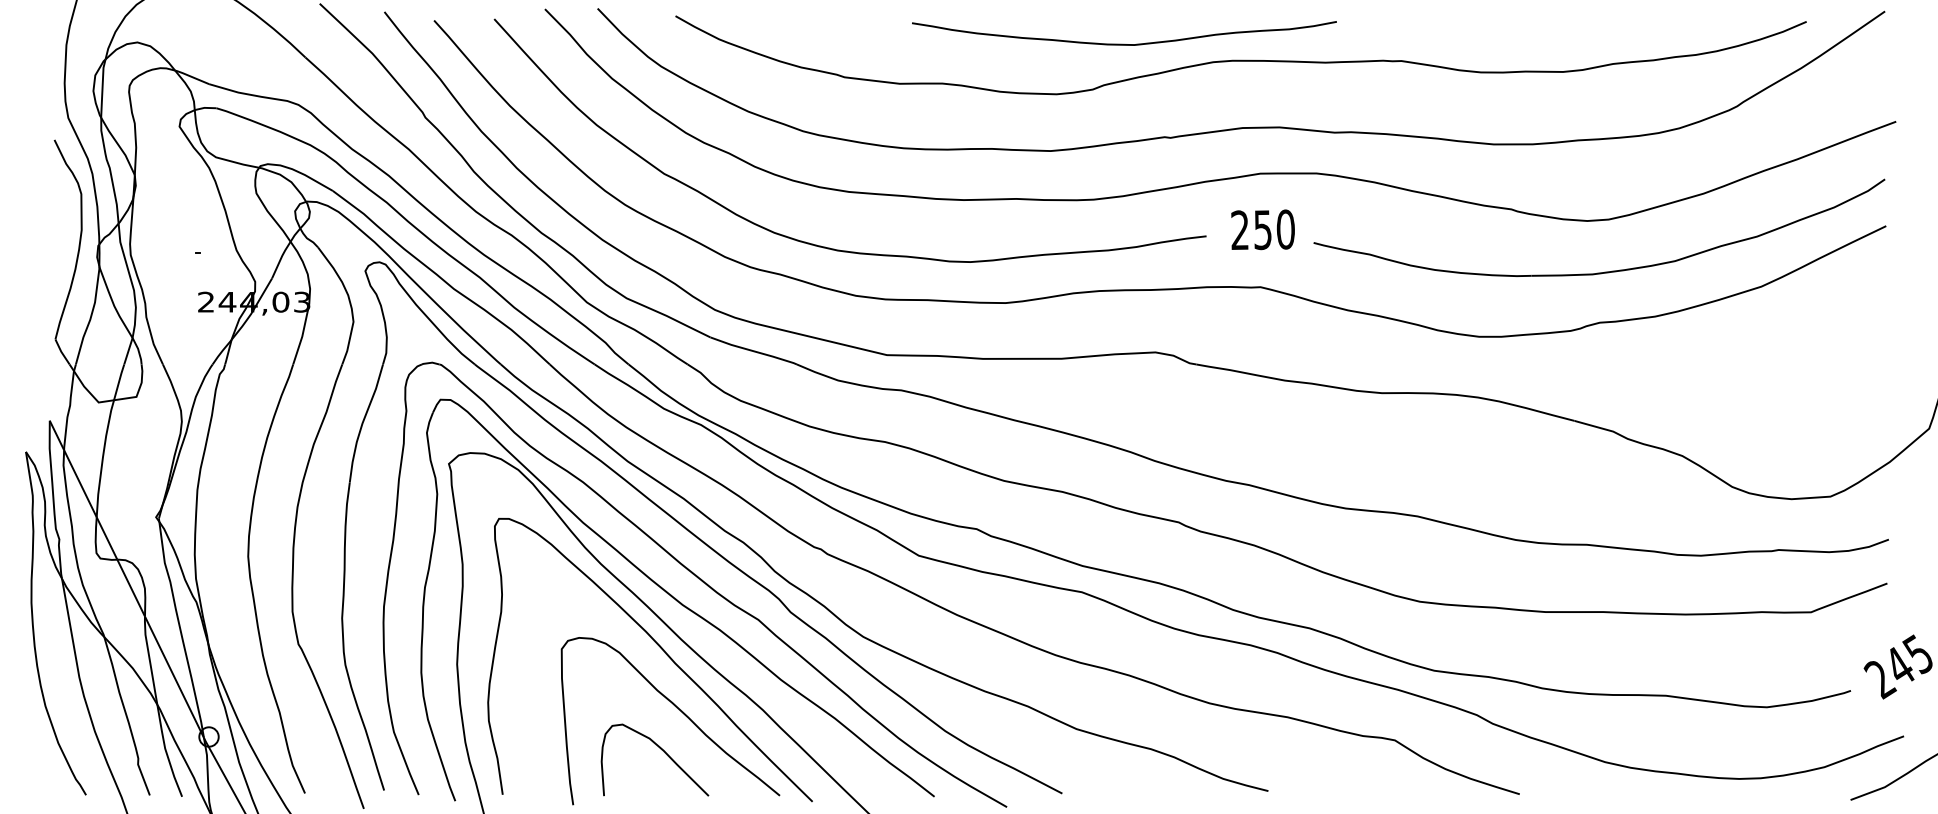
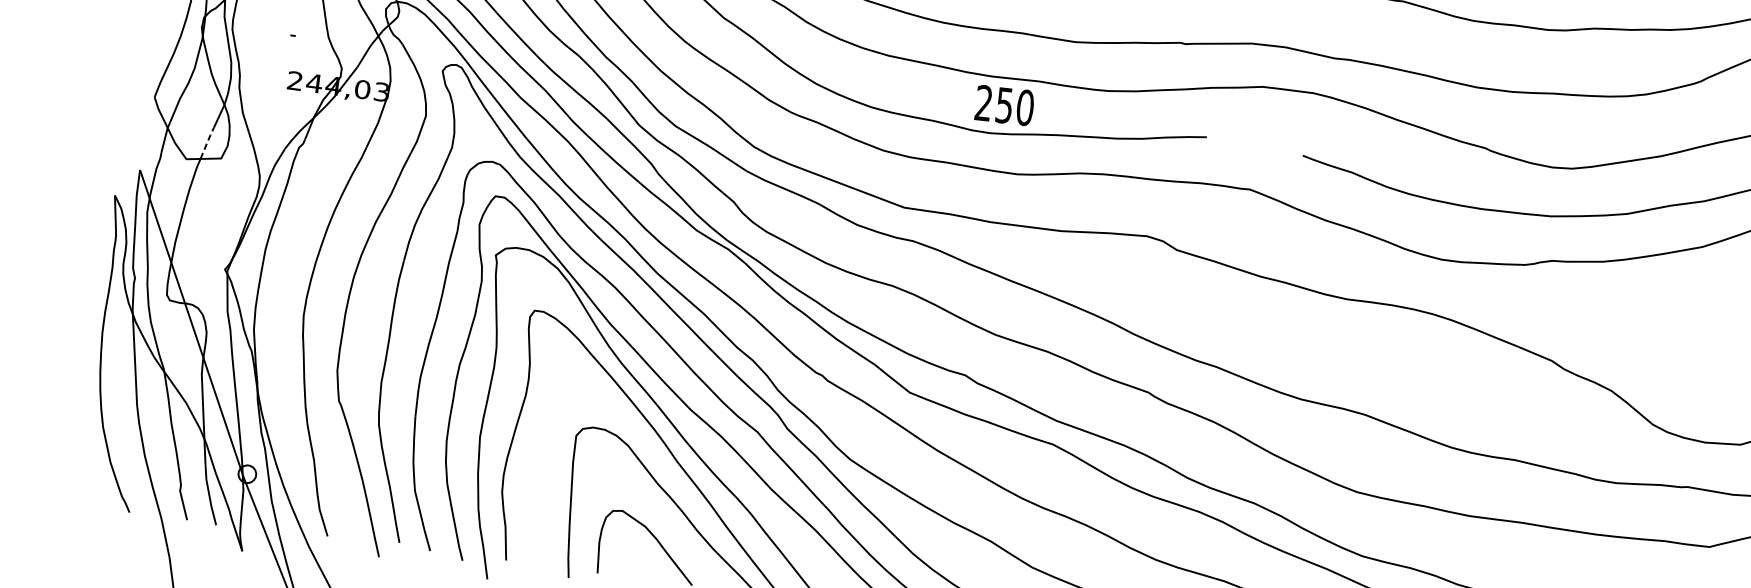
text: (1262, 229) -> (1004, 105), moved
line: (119, 380) -> (207, 141), solid -> dashed

